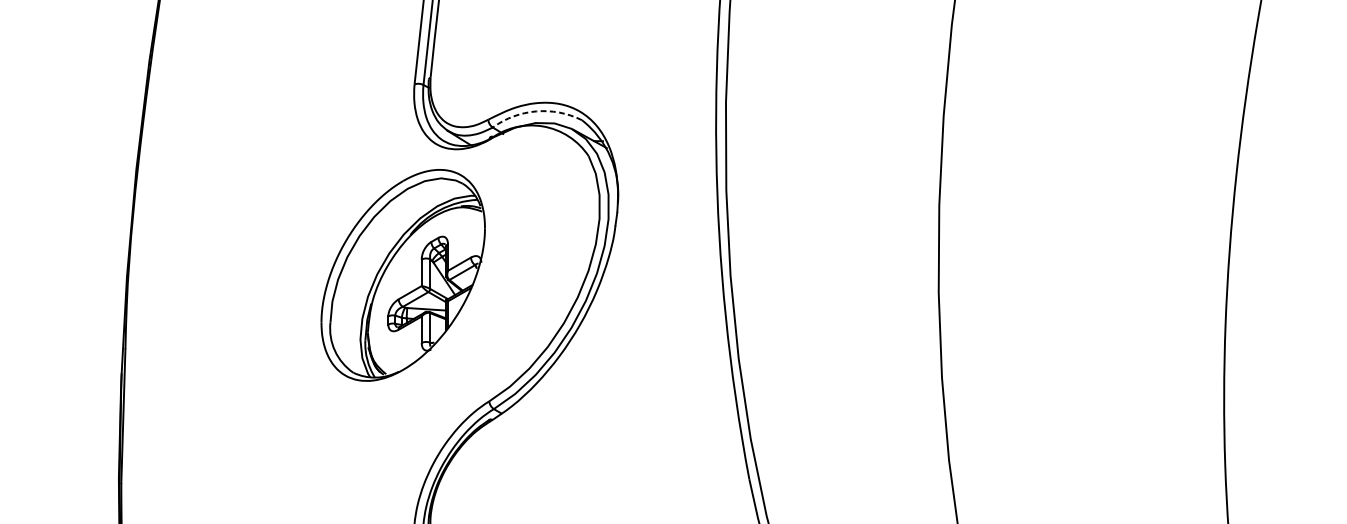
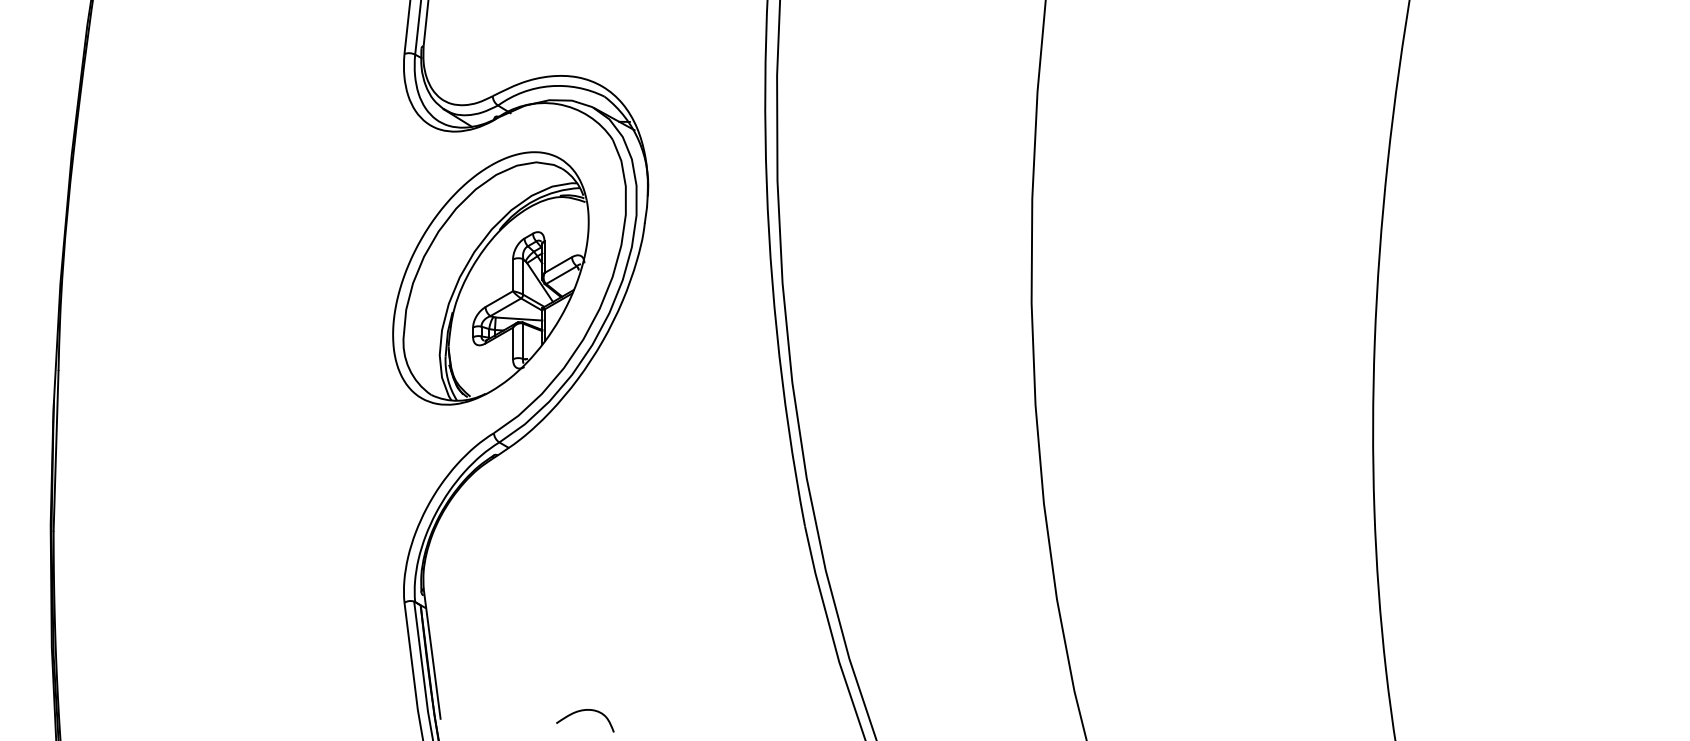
arc: (536, 111) -> (550, 86), dashed -> solid
part: (402, 275) -> (490, 278), moved

